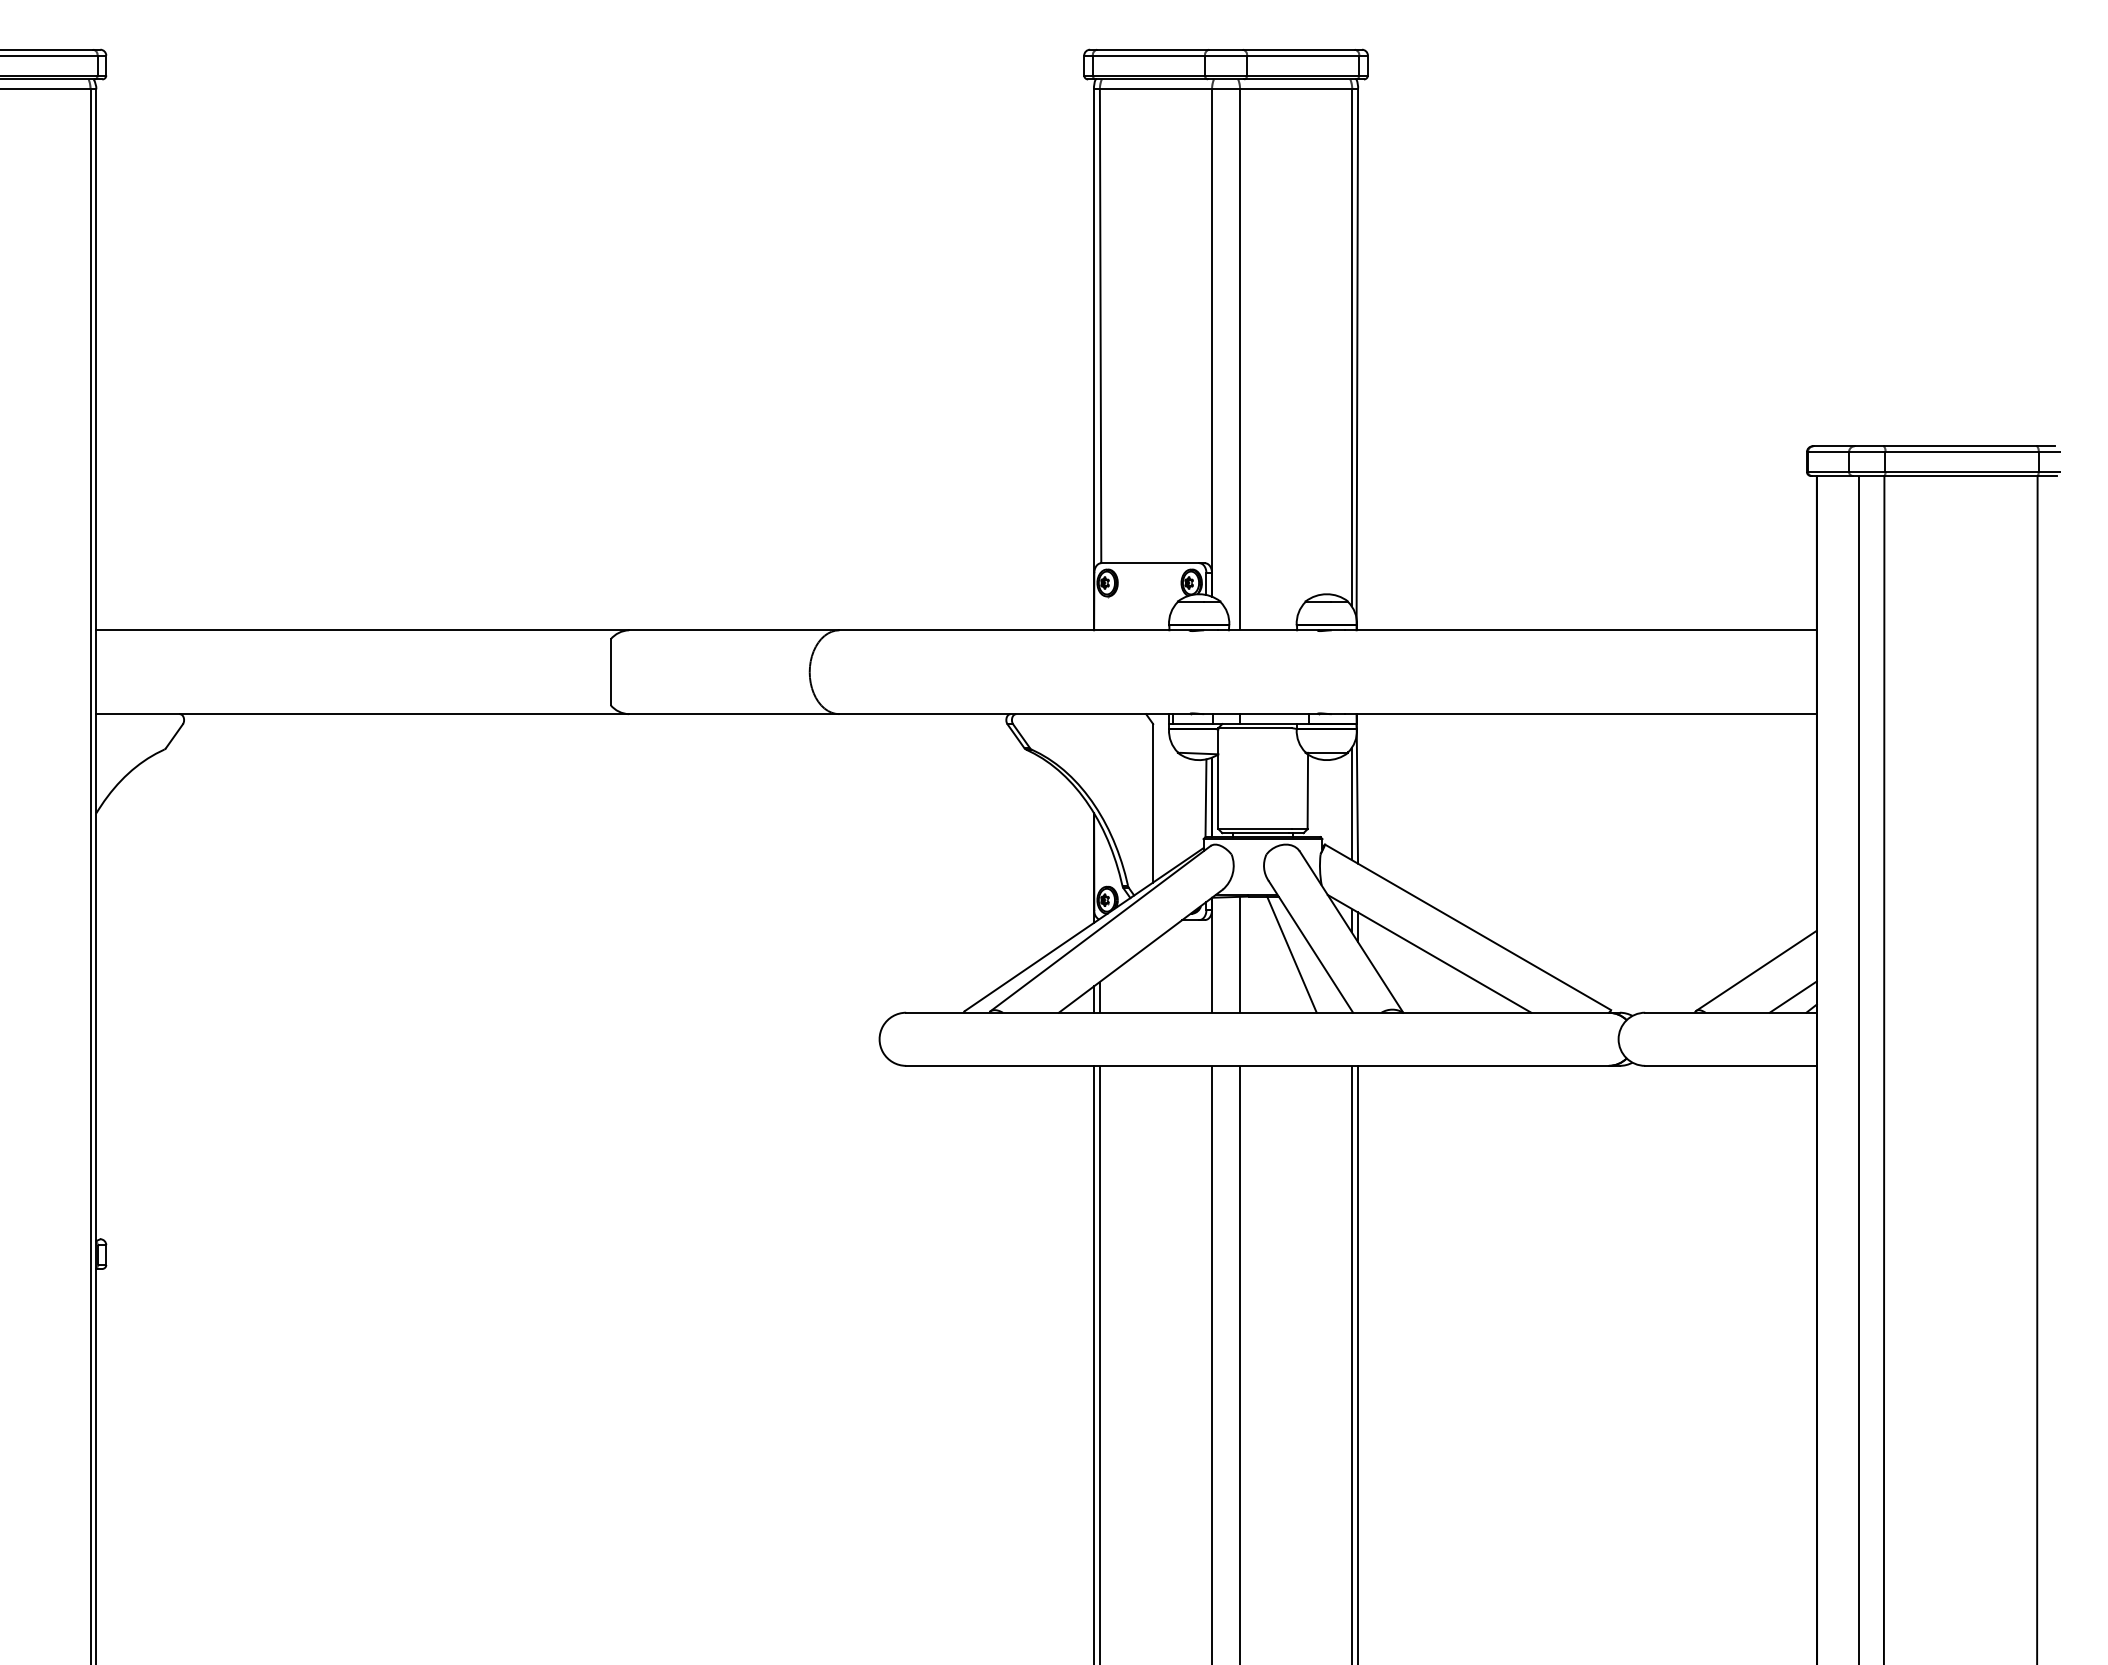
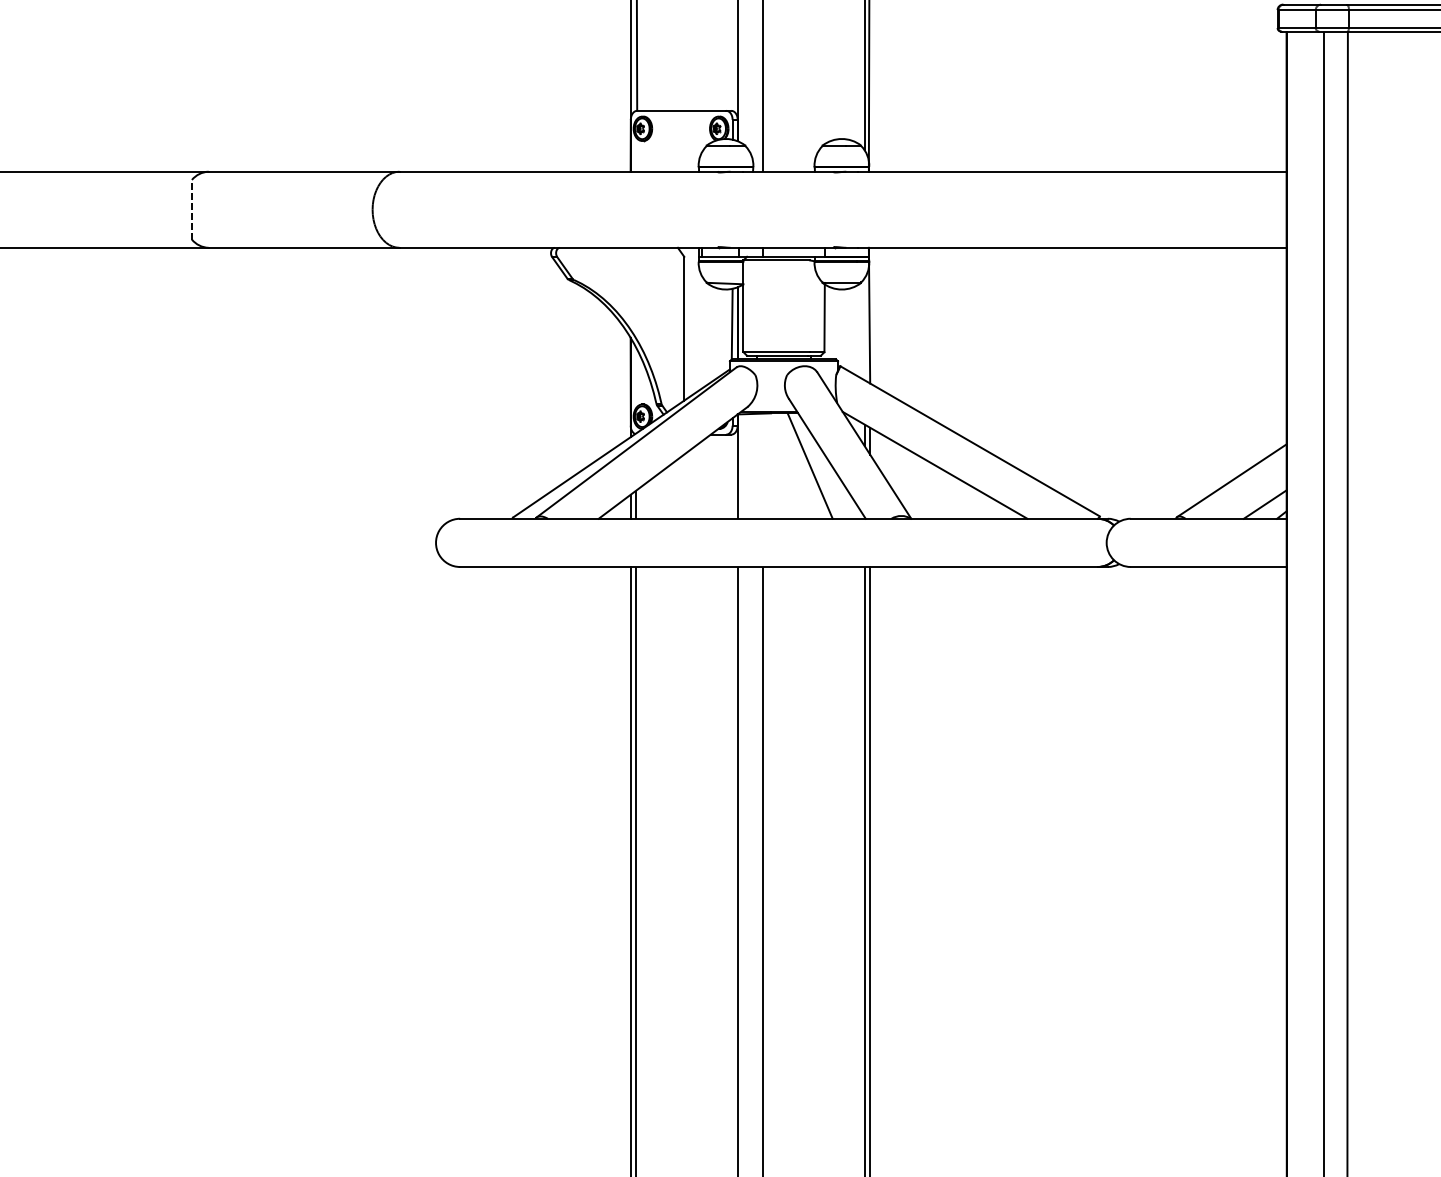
line: (610, 672) -> (191, 210), solid -> dashed
line: (1352, 803) -> (865, 328), removed
line: (1240, 954) -> (763, 465), removed

